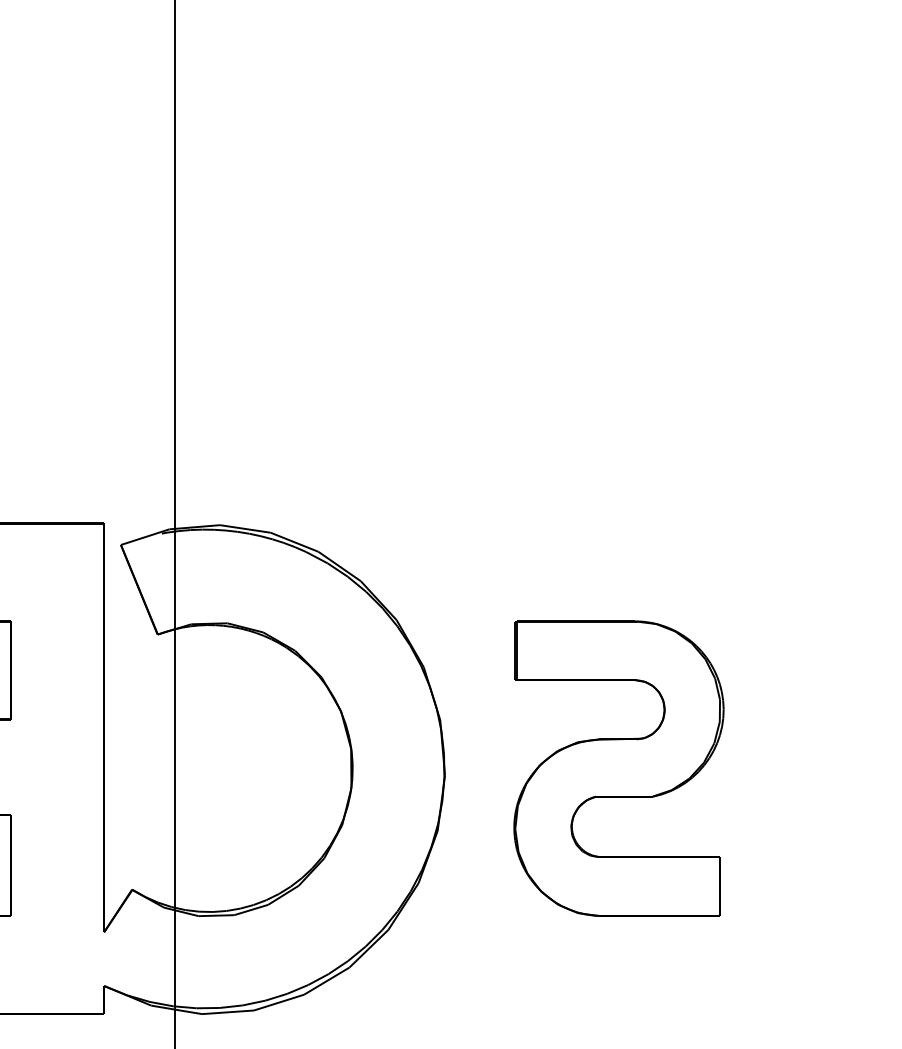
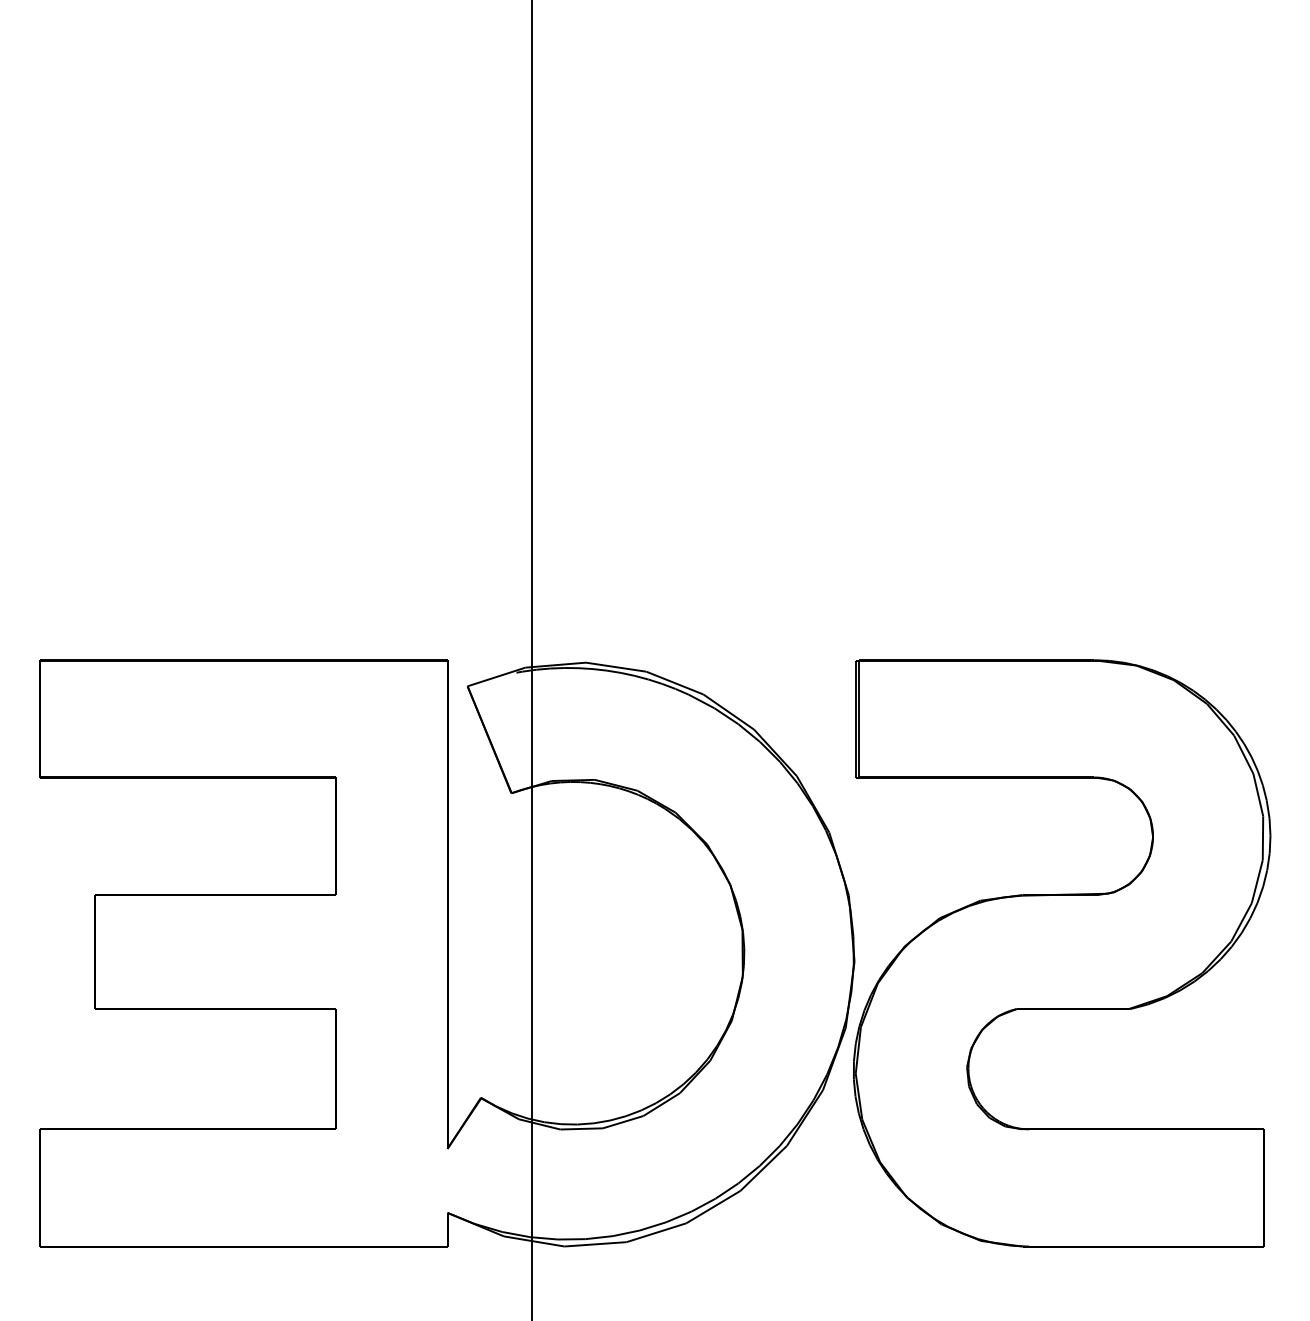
part: (619, 768) -> (1062, 953), size x1.67

